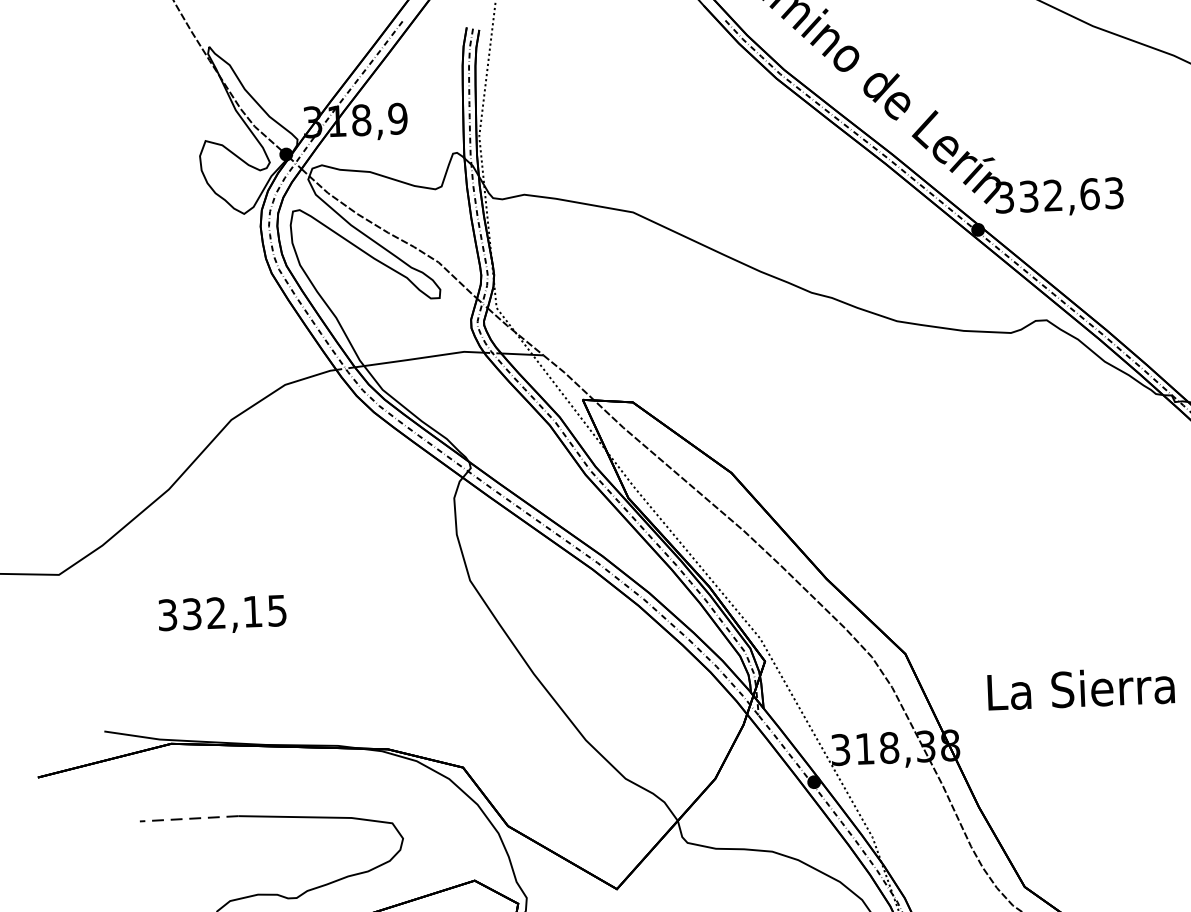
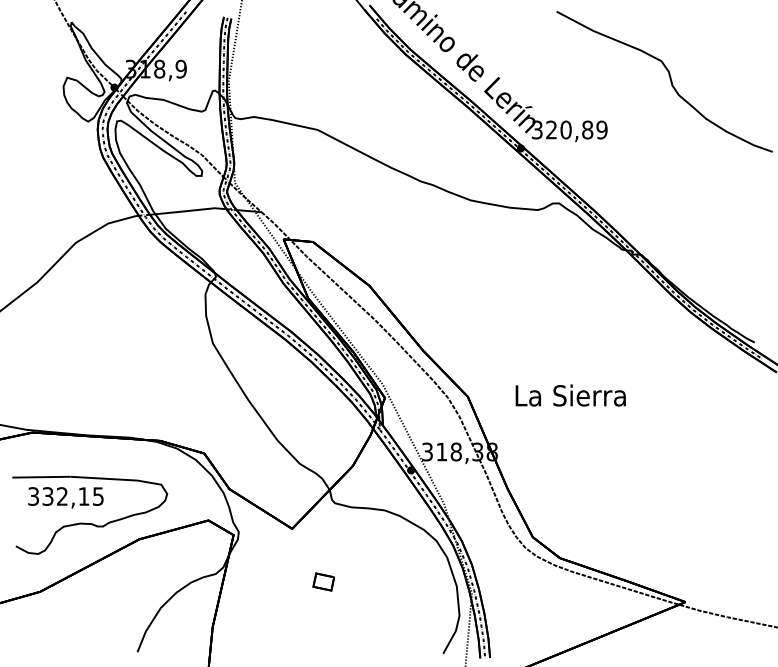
text: (1070, 194) -> (576, 129), 332,63 -> 320,89
text: (221, 614) -> (65, 497), moved
text: (1080, 688) -> (570, 395), moved
line: (187, 819) -> (40, 477), dashed -> solid

